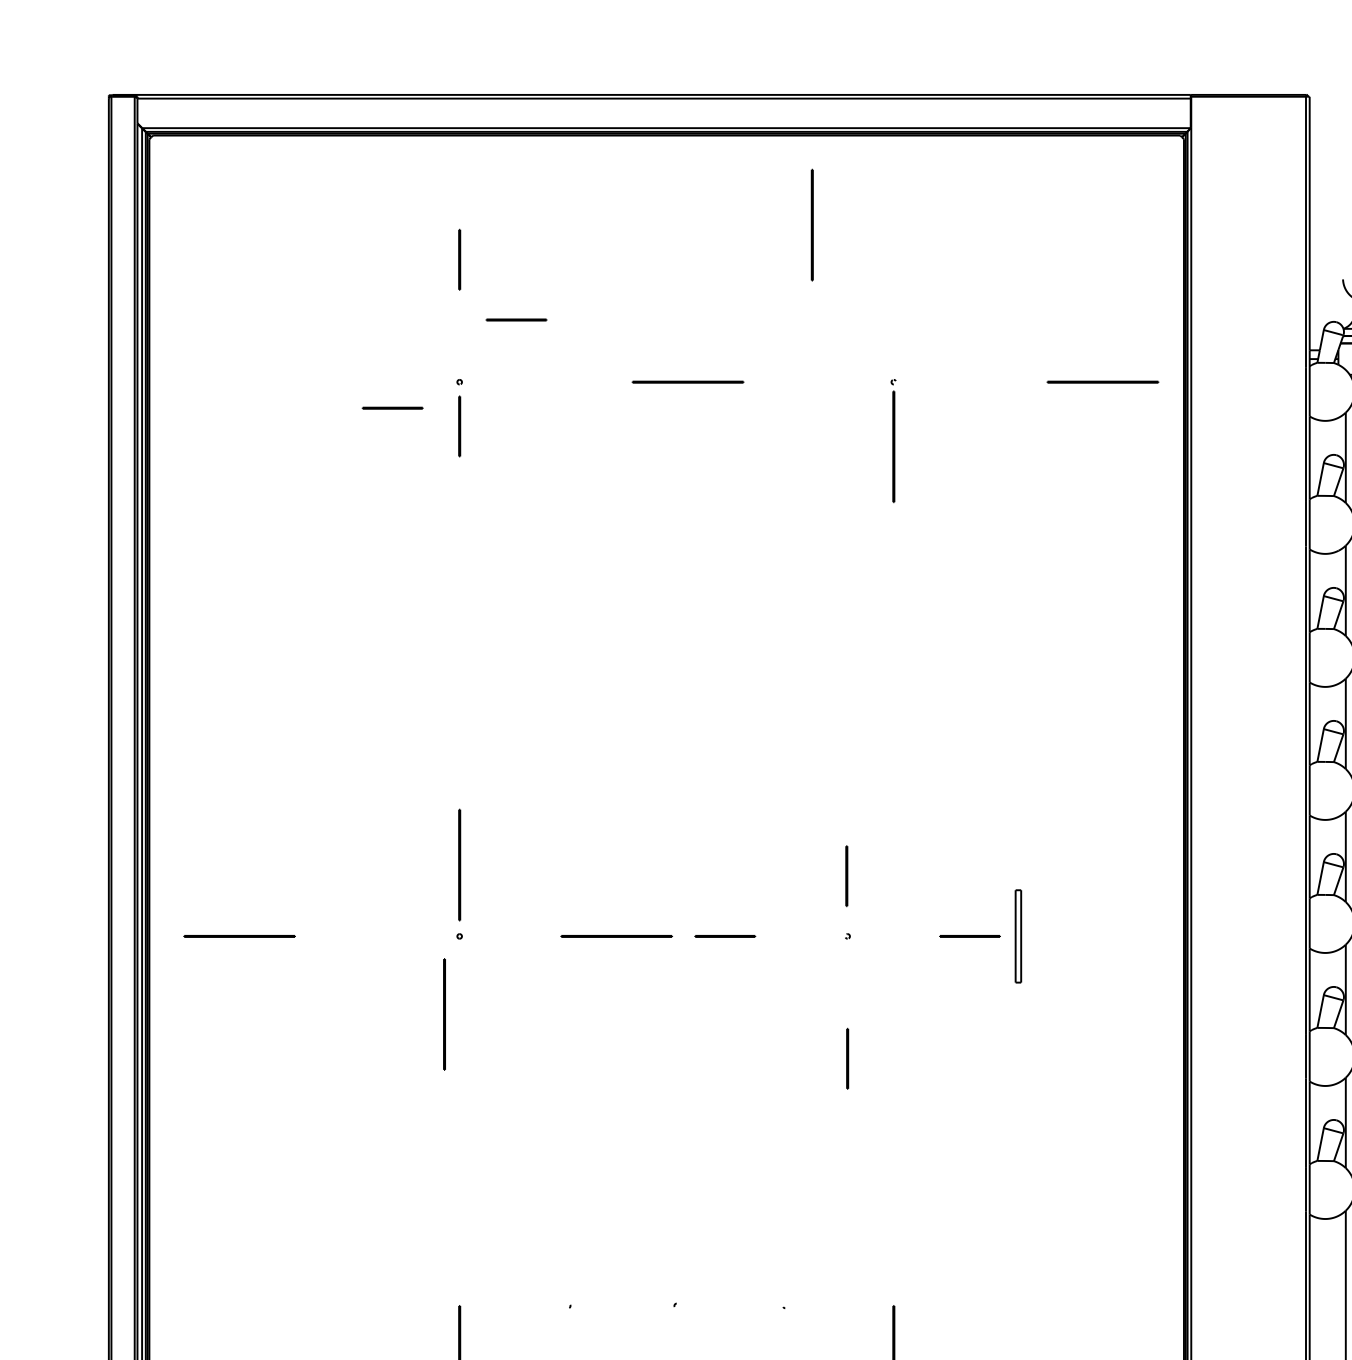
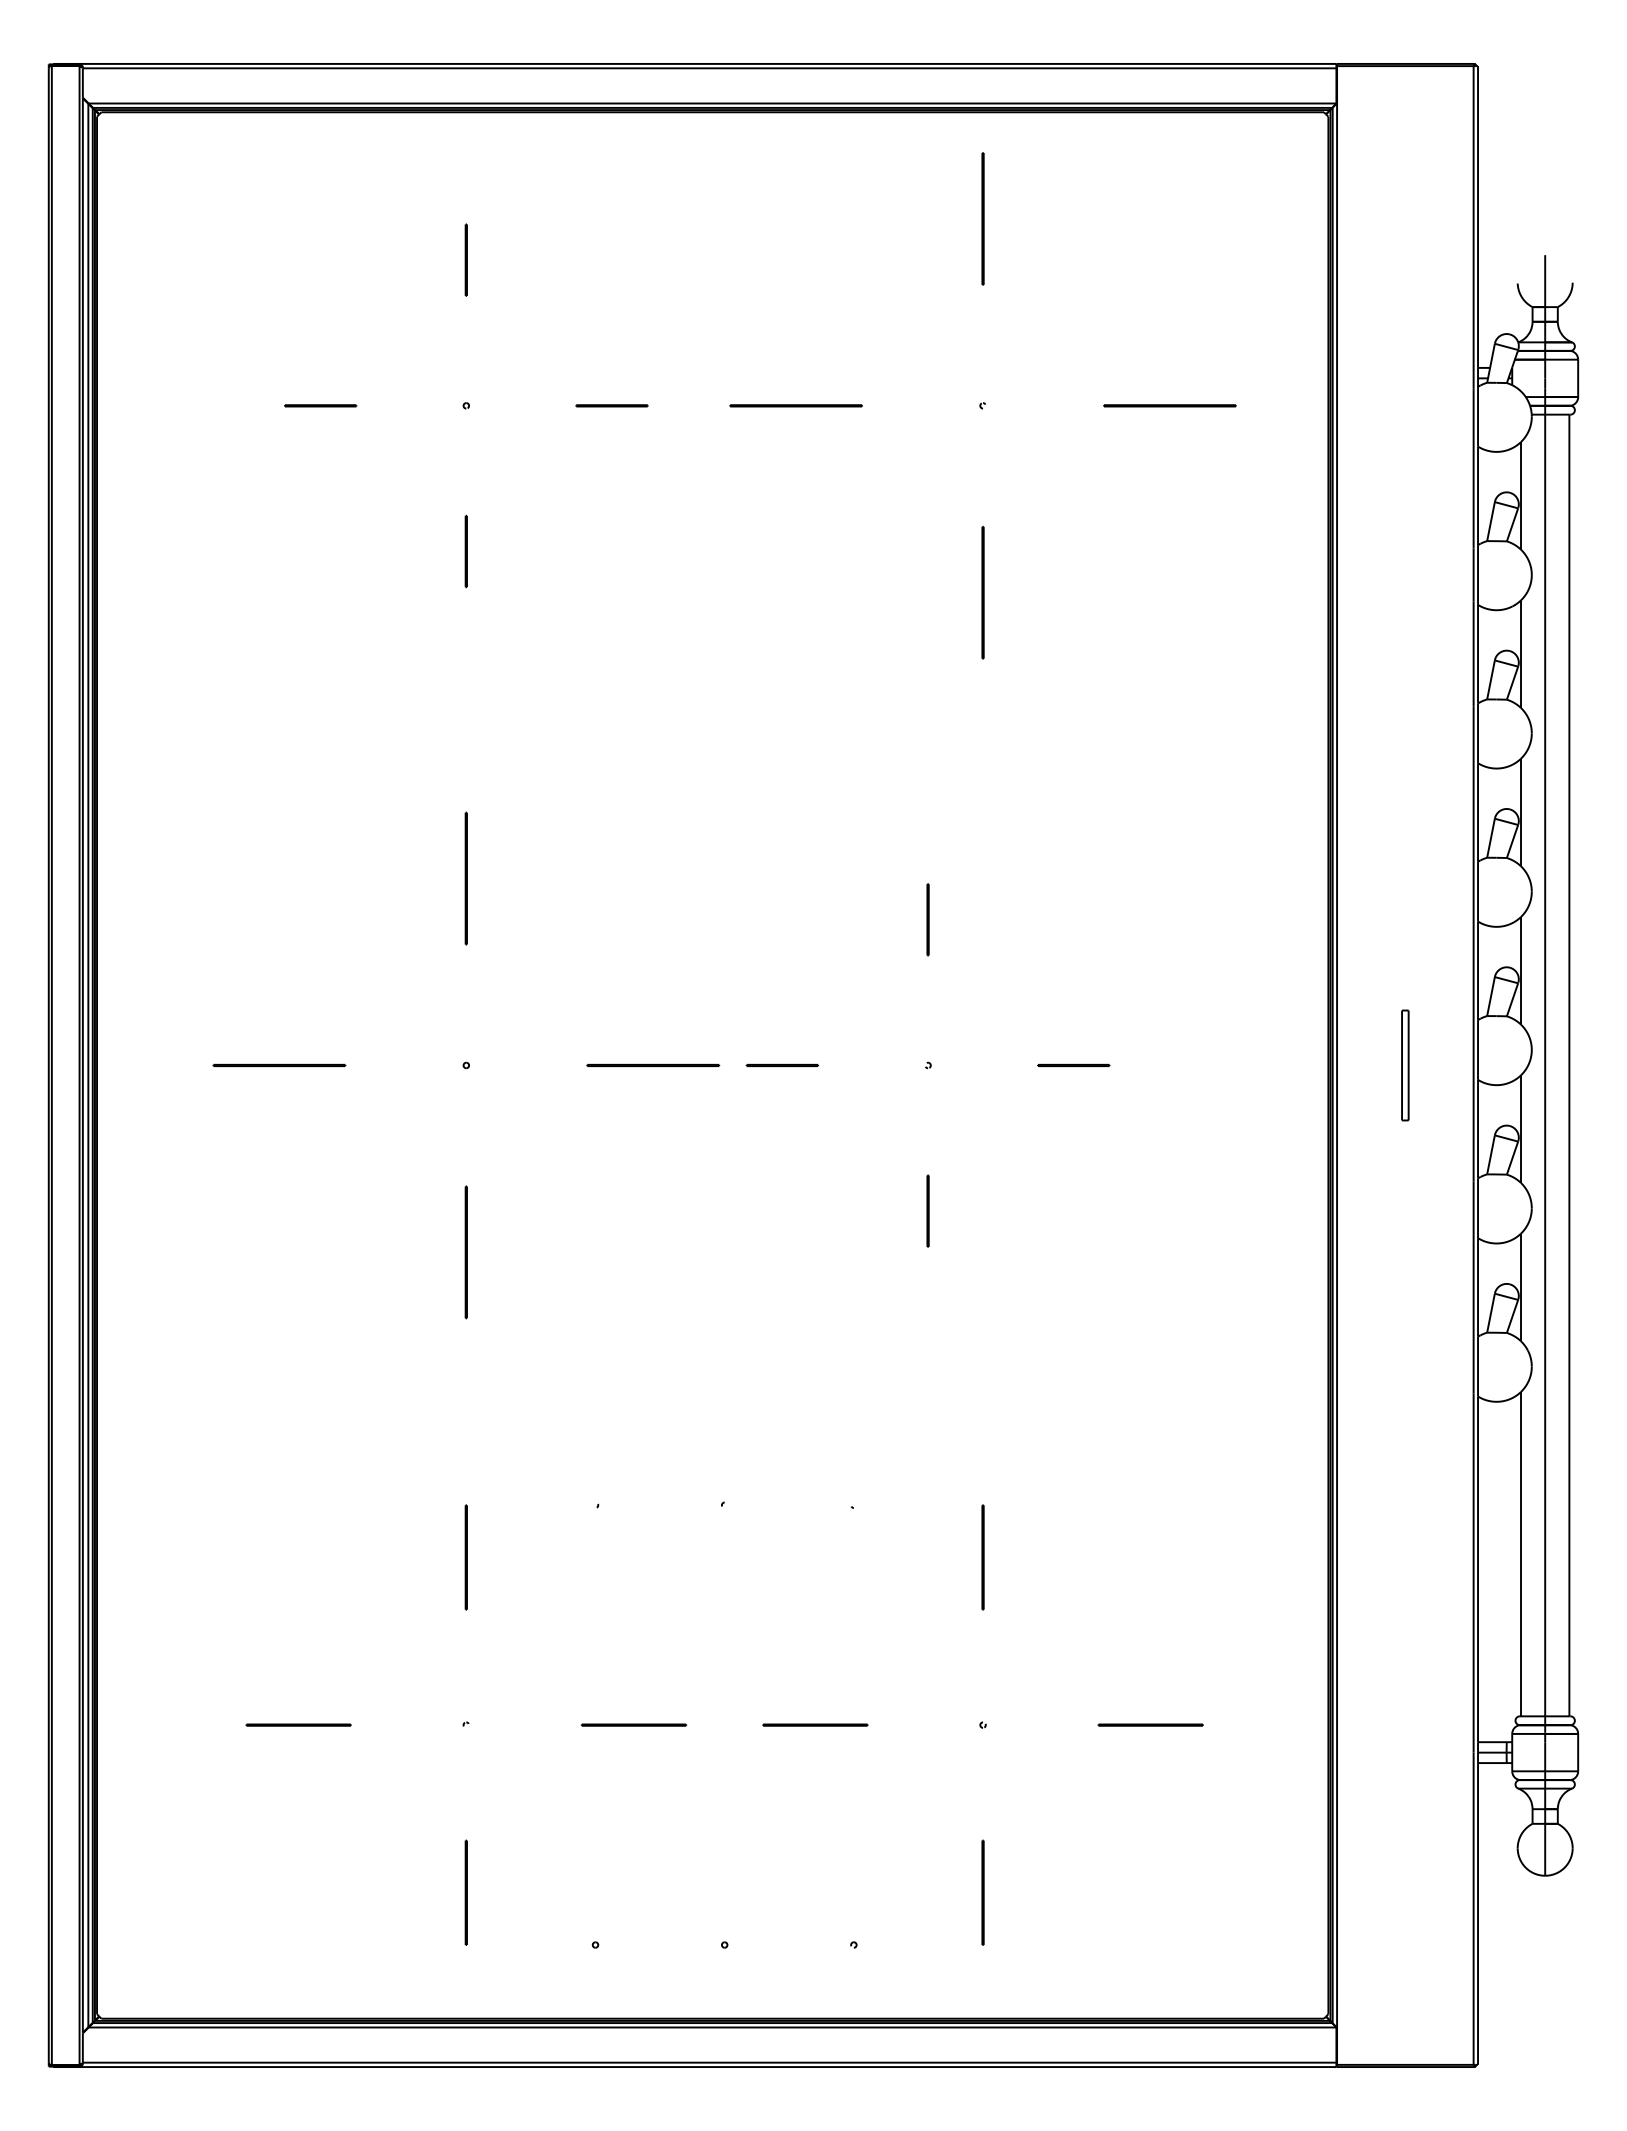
line: (811, 224) -> (982, 218), moved
line: (516, 319) -> (611, 405), moved
line: (687, 381) -> (795, 405), moved
line: (1102, 381) -> (1169, 405), moved
line: (392, 407) -> (320, 405), moved
line: (458, 426) -> (465, 551), moved
line: (893, 446) -> (982, 592), moved
line: (458, 865) -> (465, 878), moved
line: (846, 875) -> (927, 919), moved
line: (239, 935) -> (279, 1064), moved
part: (1018, 936) -> (1405, 1065), moved
line: (443, 1014) -> (465, 1252), moved

